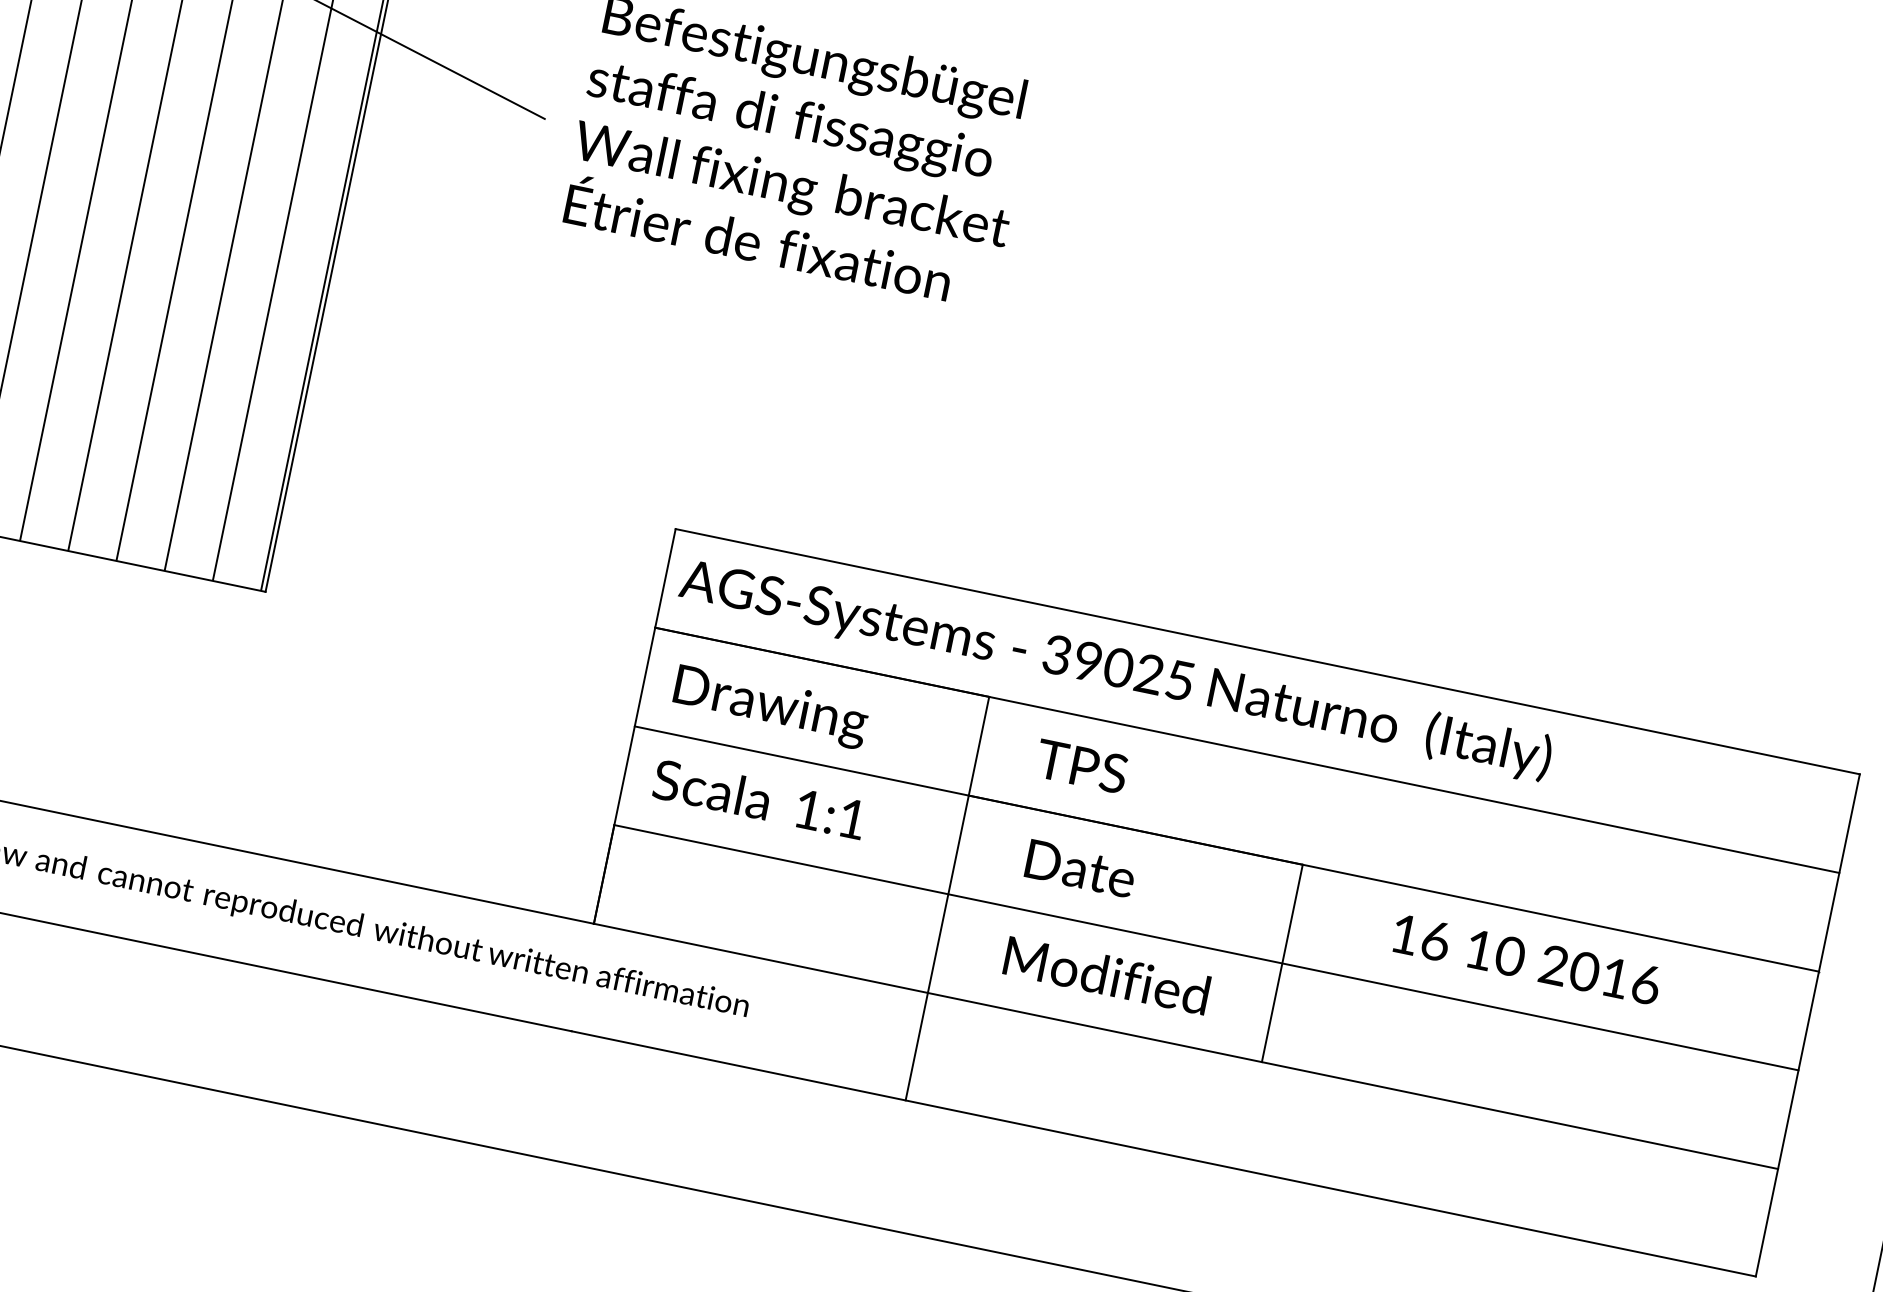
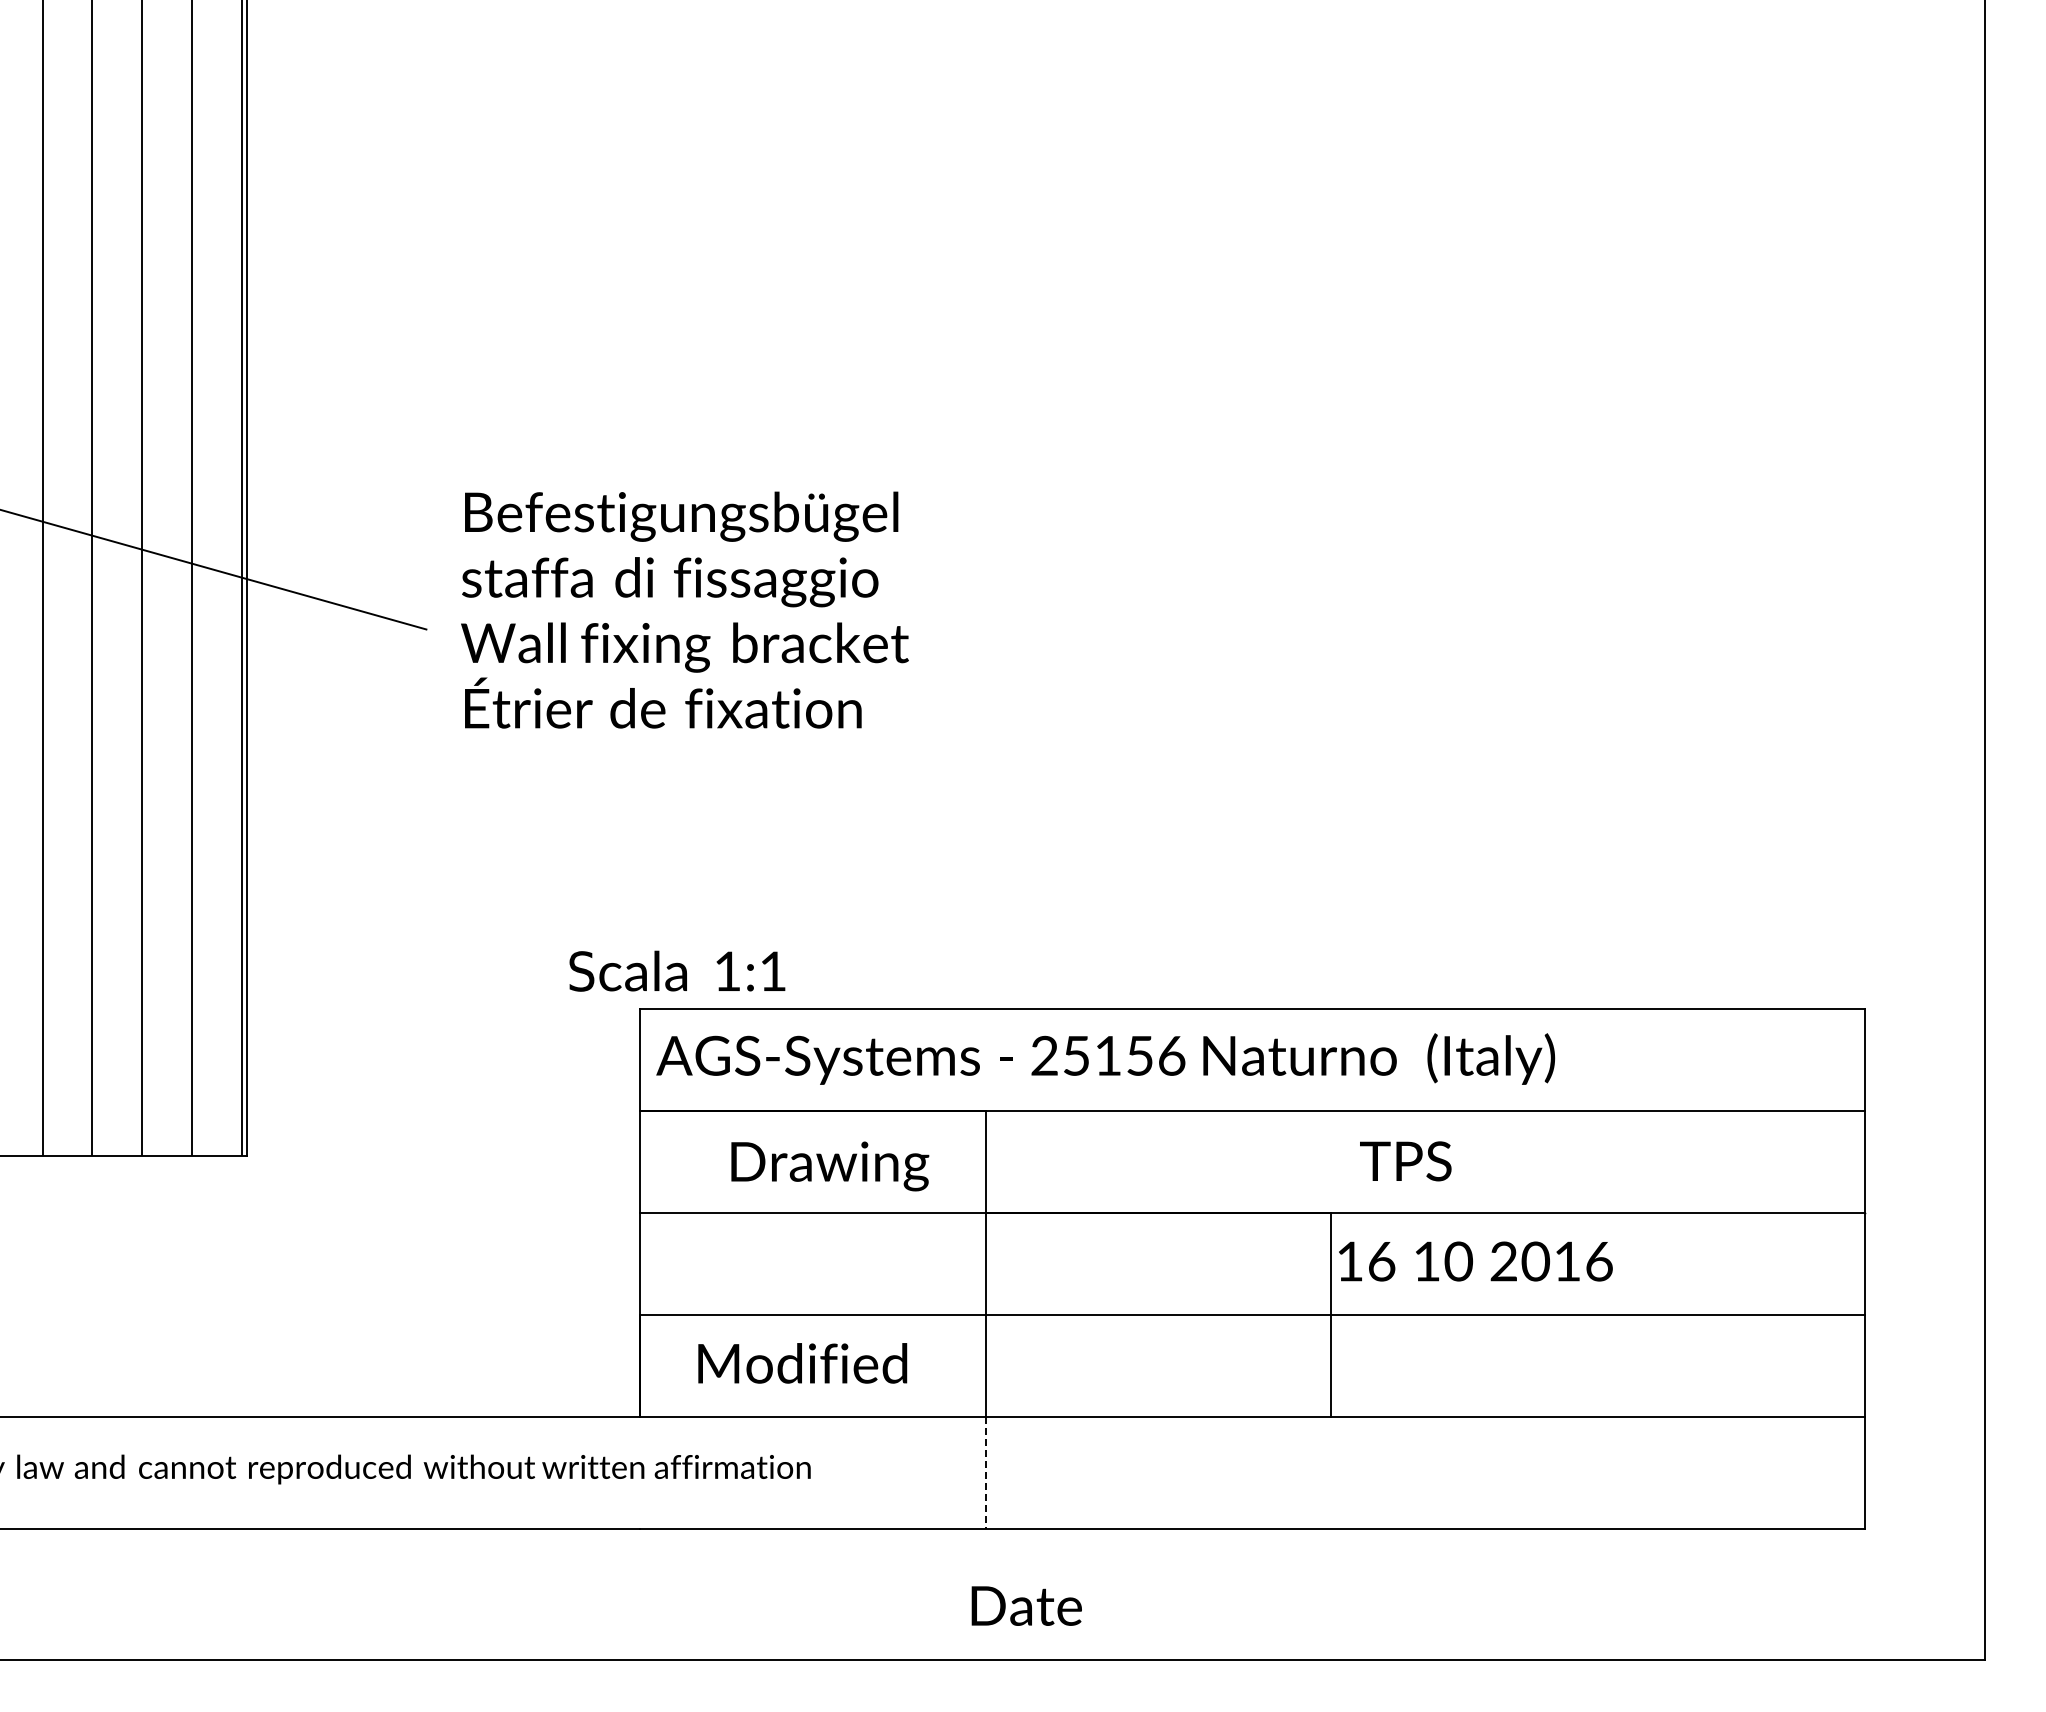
text: (1119, 667) -> (1108, 1055), 39025 -> 25156
text: (770, 707) -> (830, 1166), moved
text: (1081, 766) -> (1405, 1161), moved
text: (760, 798) -> (677, 970), moved
text: (1080, 868) -> (1026, 1605), moved
text: (1526, 959) -> (1475, 1261), moved
text: (1106, 975) -> (802, 1363), moved
line: (916, 1047) -> (985, 1473), solid -> dashed

